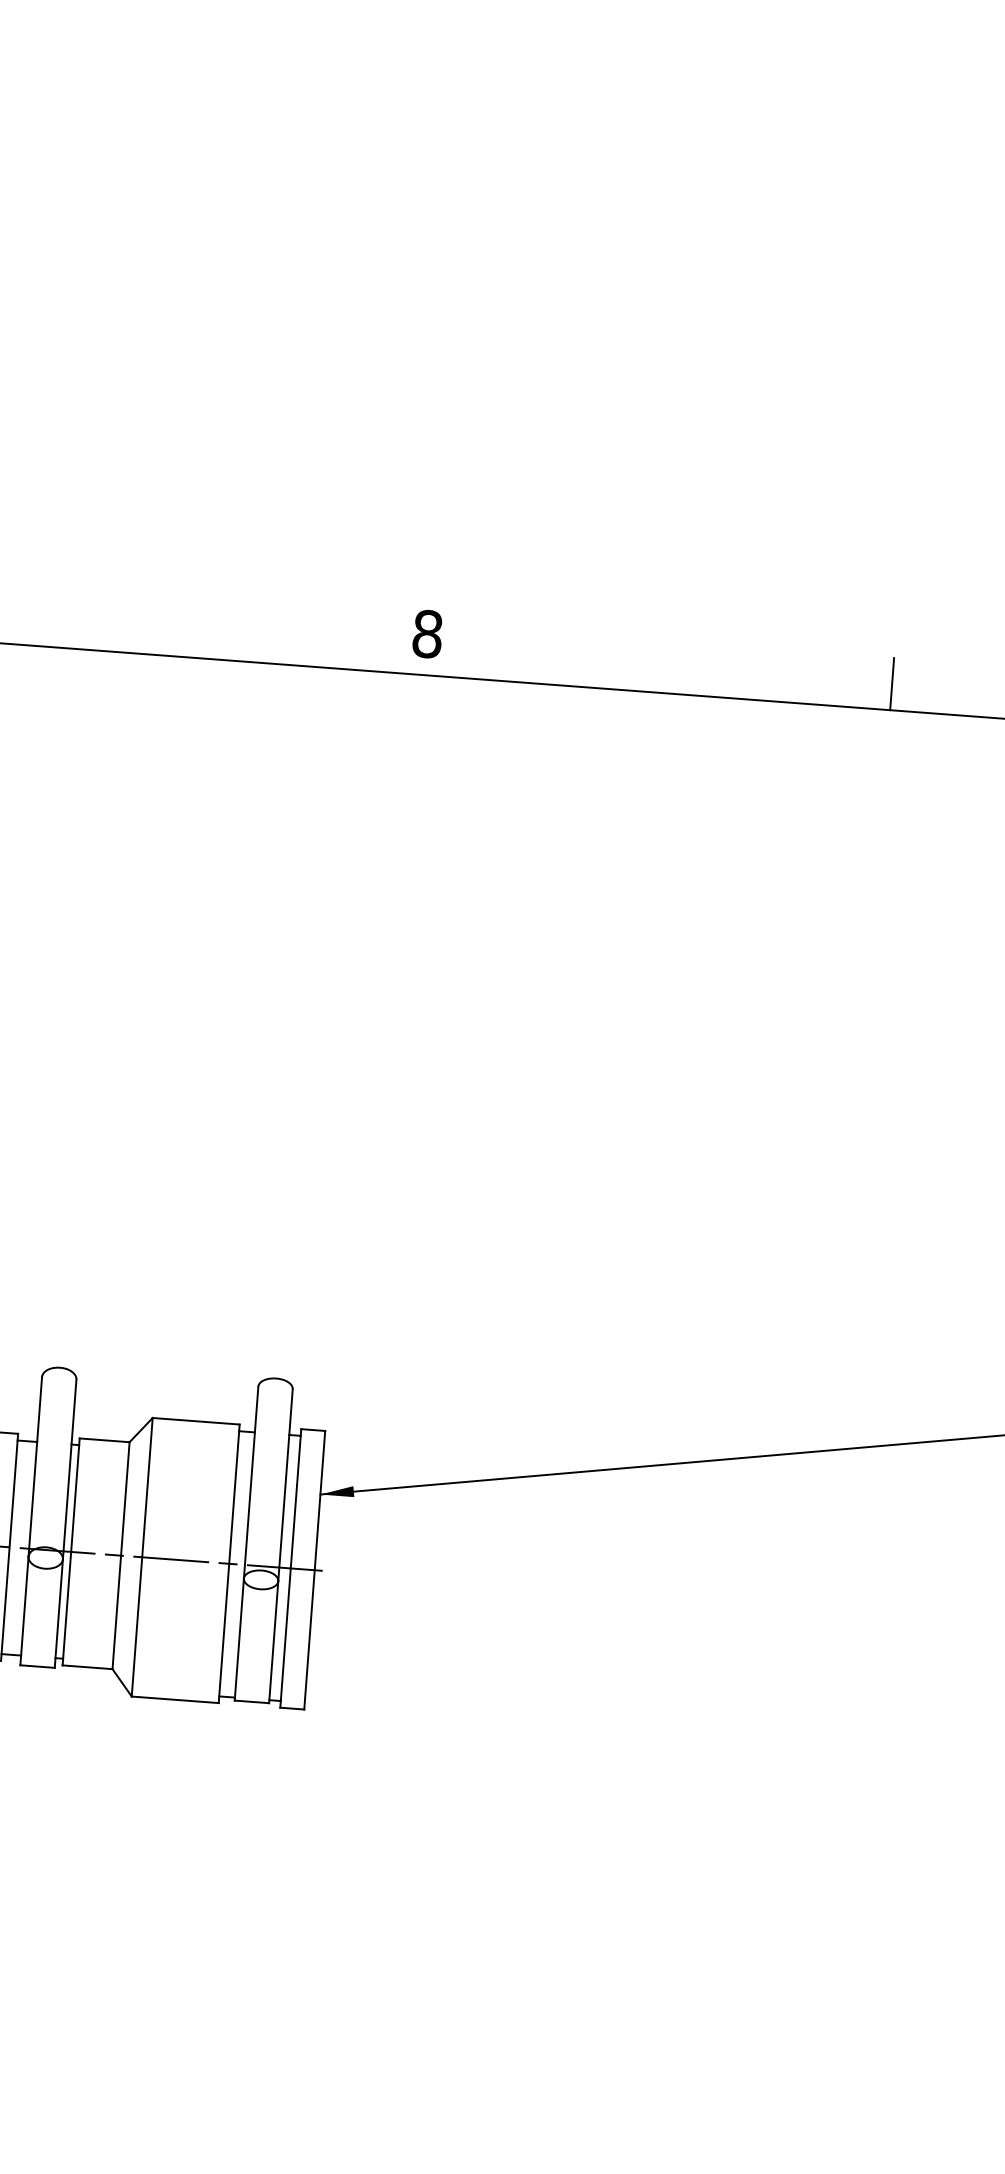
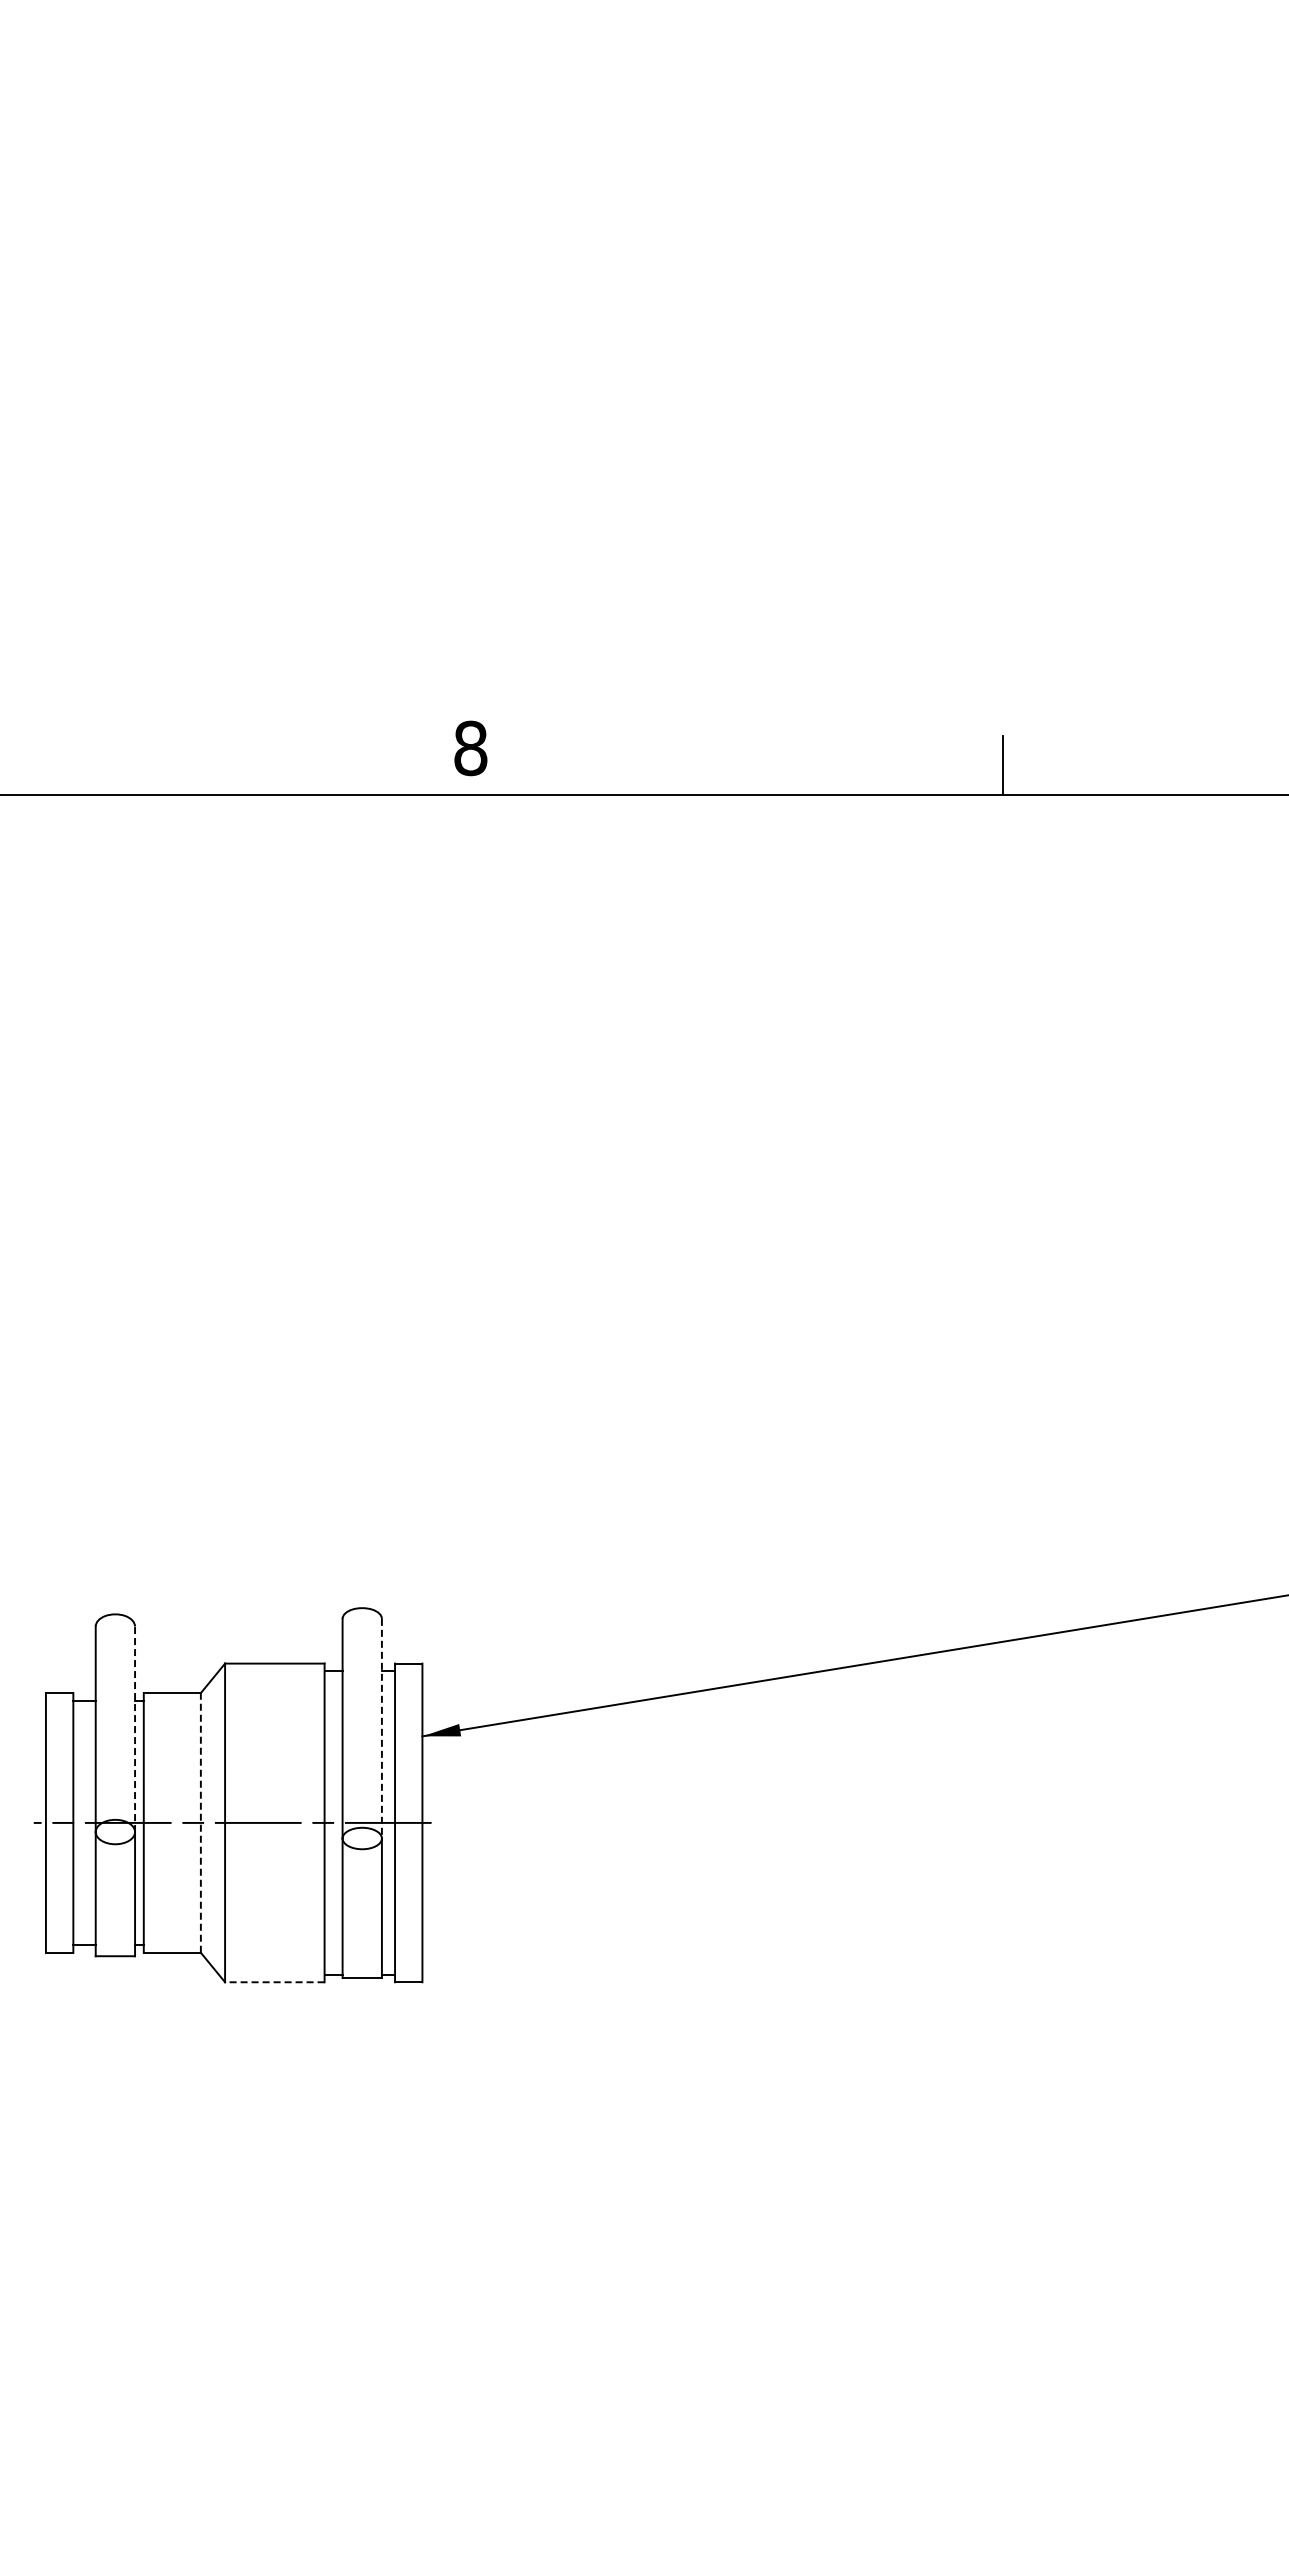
line: (70, 1469) -> (135, 1729), solid -> dashed
line: (285, 1485) -> (381, 1728), solid -> dashed
line: (120, 1555) -> (200, 1822), solid -> dashed
line: (174, 1699) -> (274, 1982), solid -> dashed

